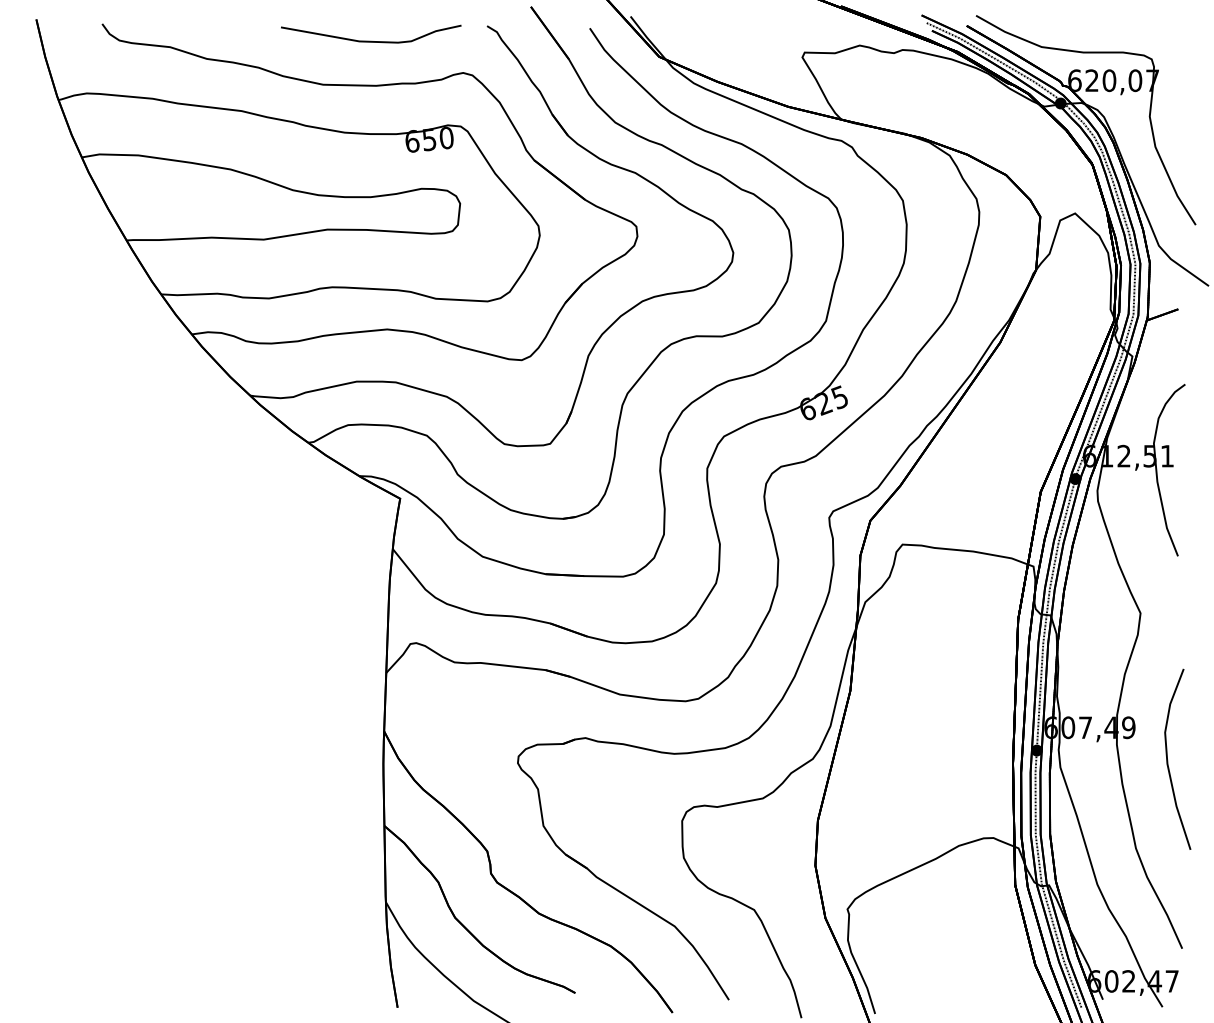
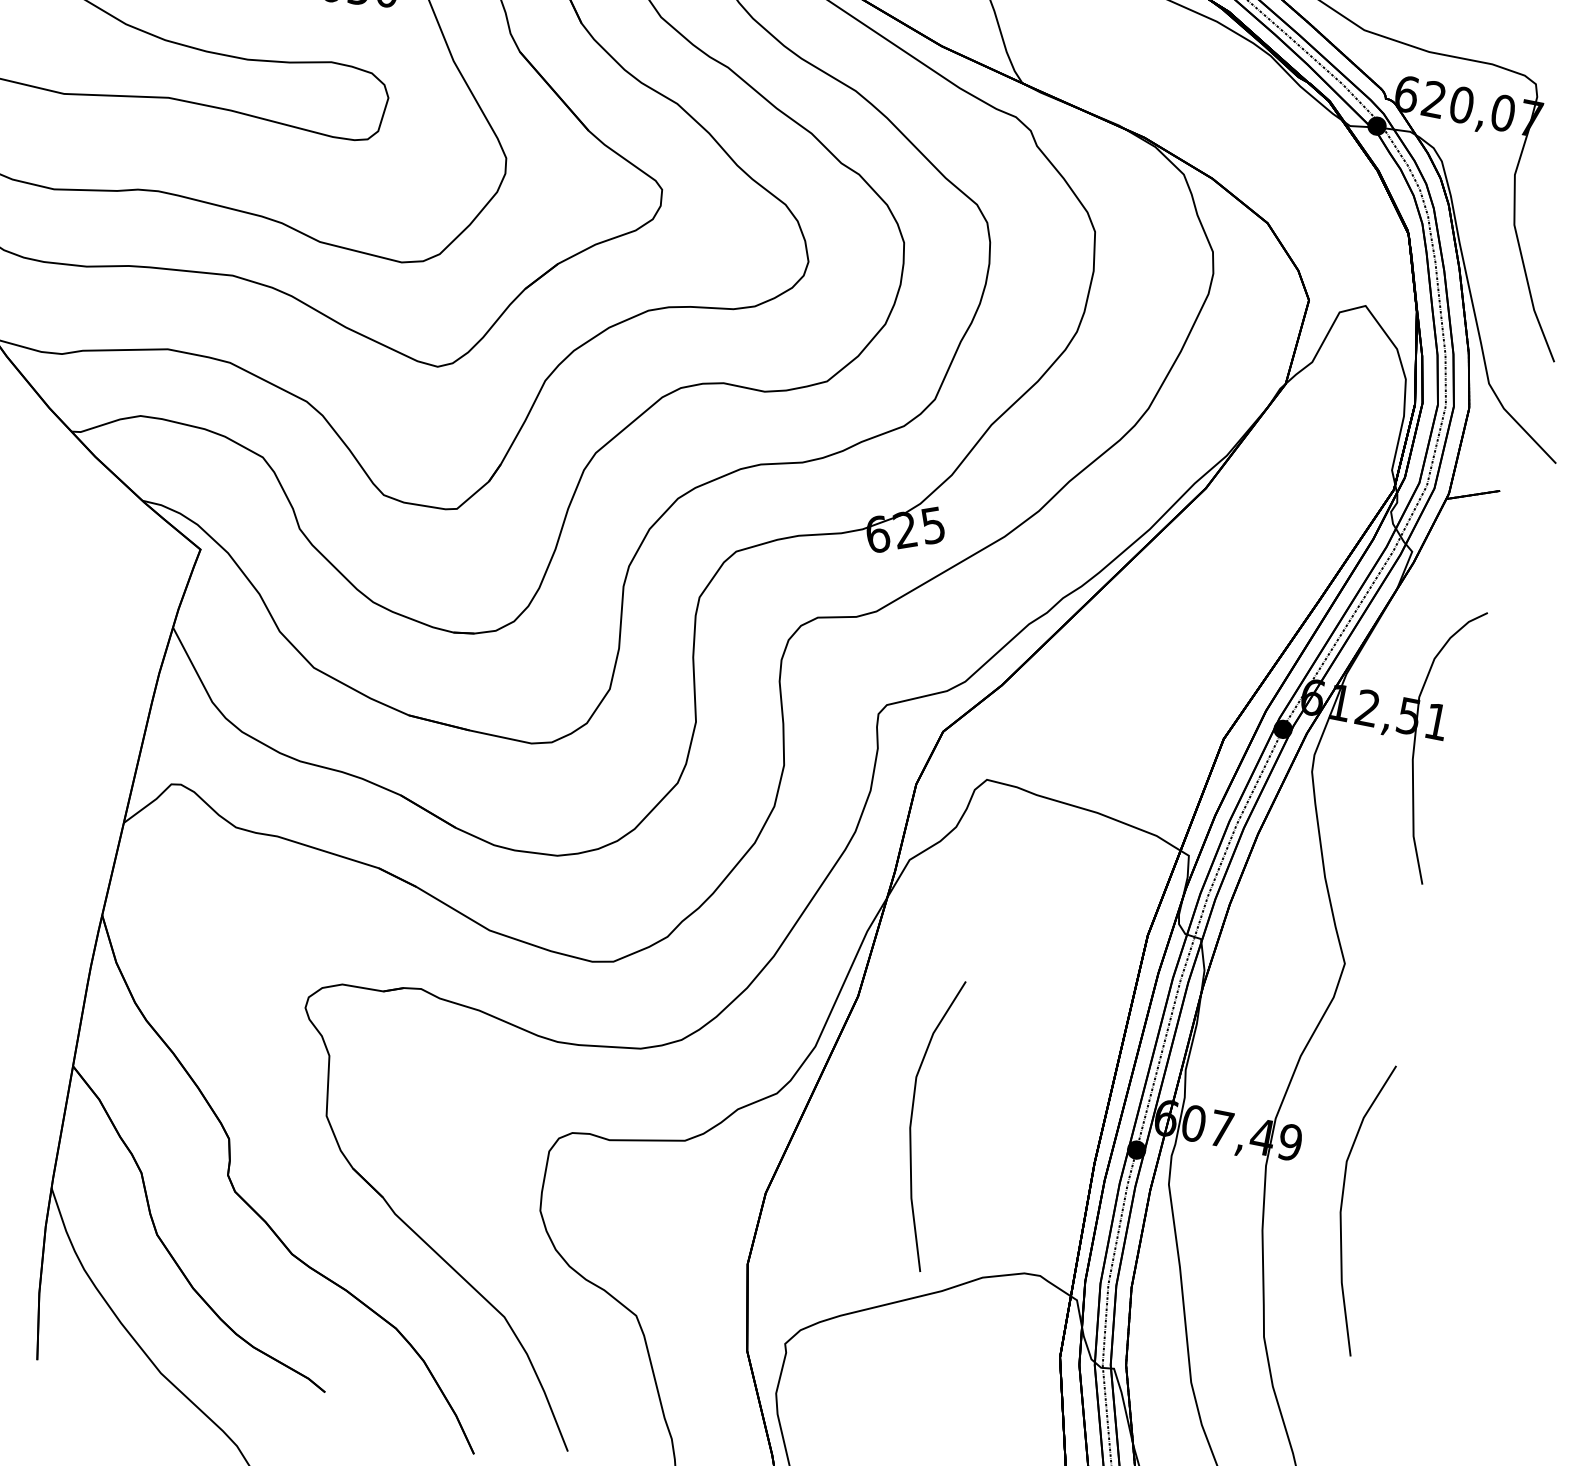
curve: (898, 760) -> (912, 1122), added

